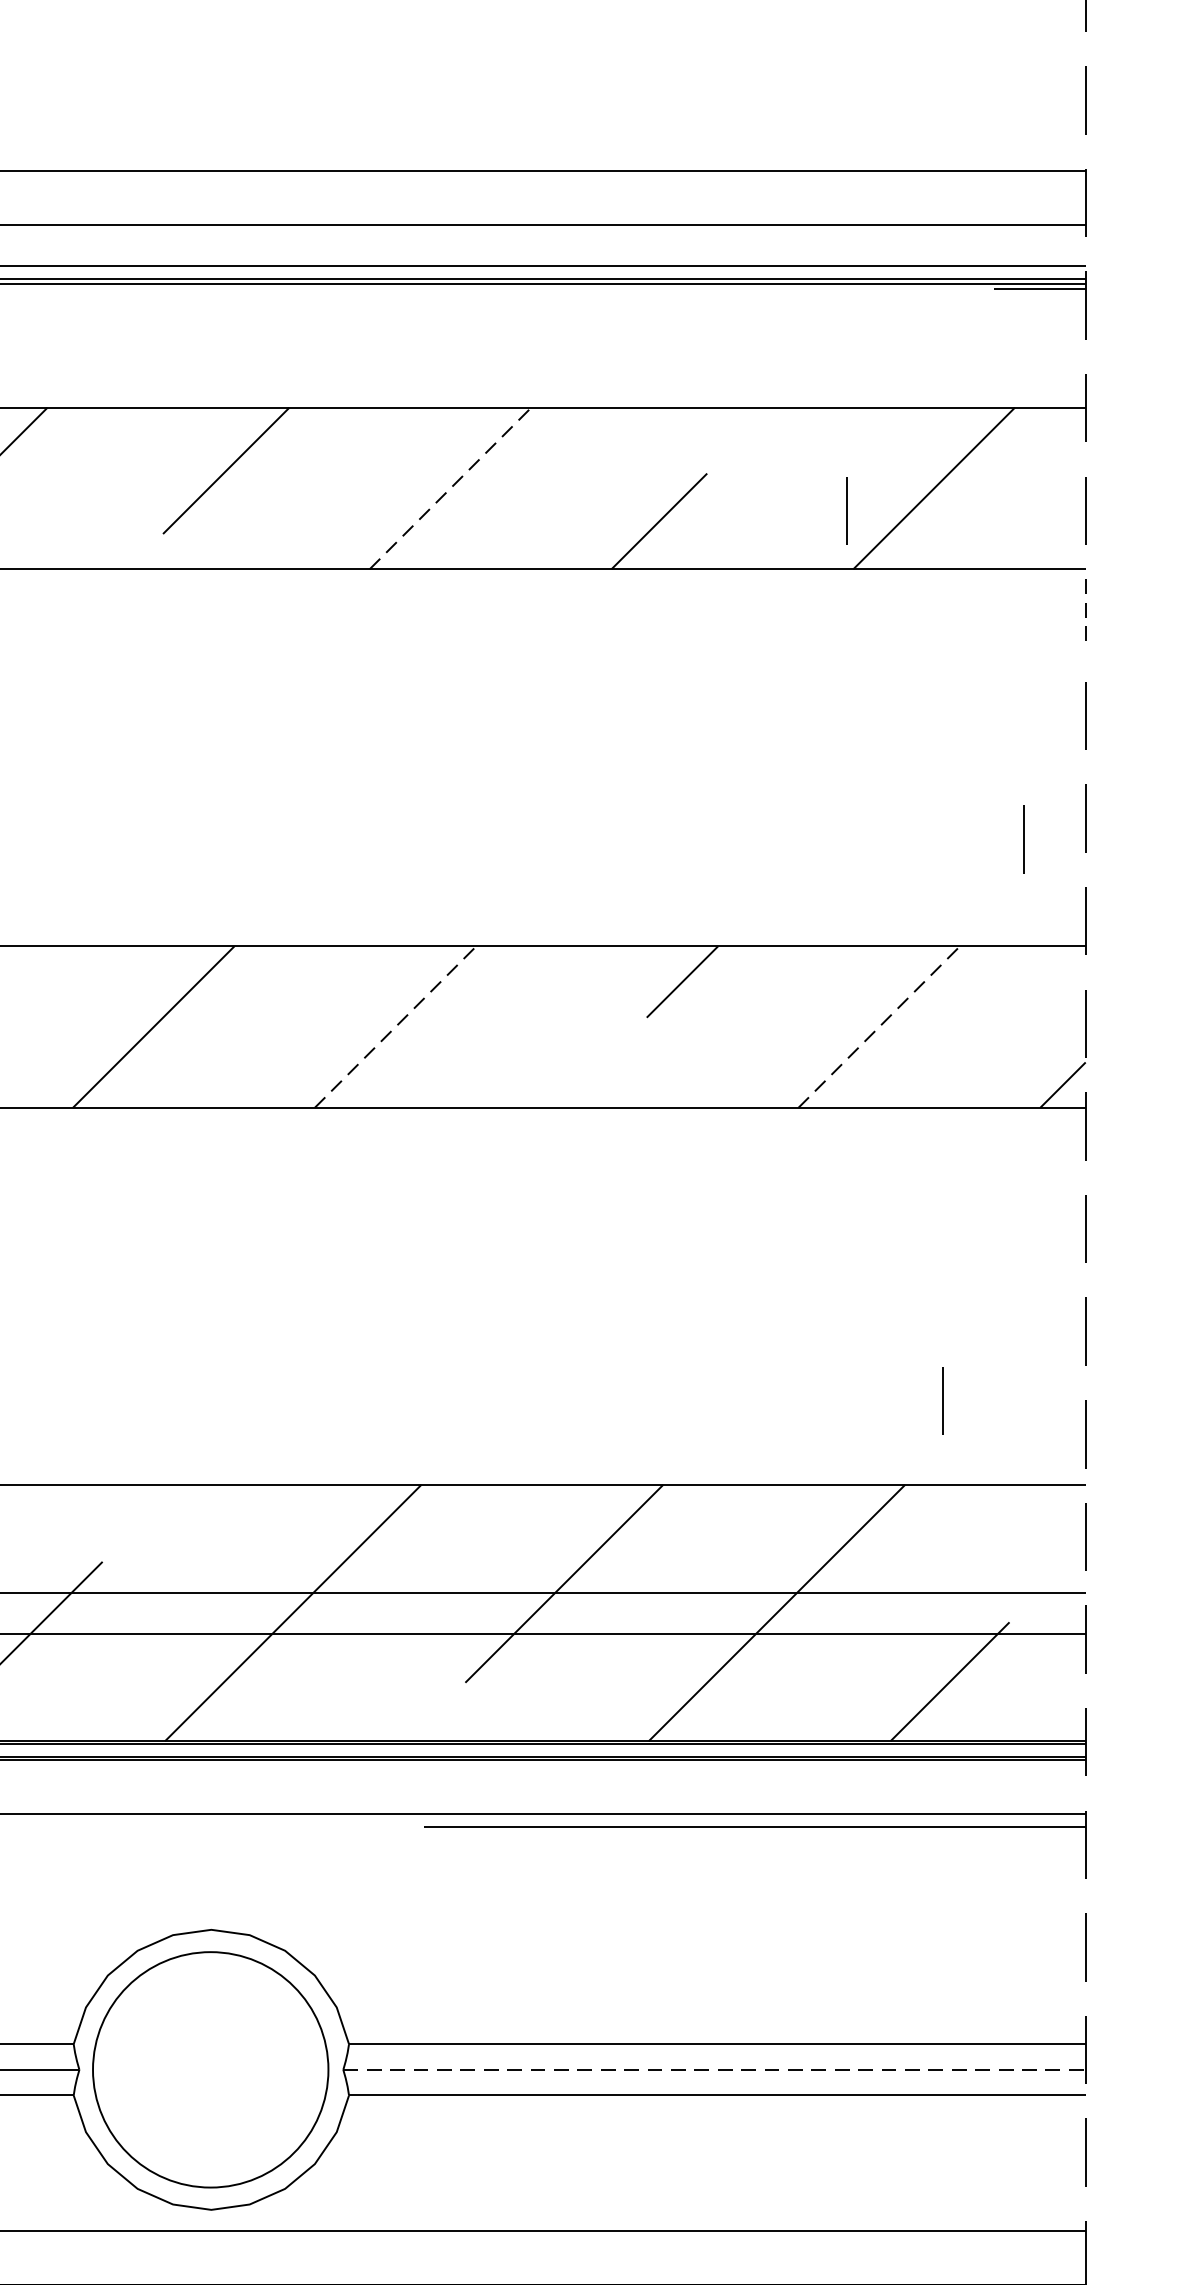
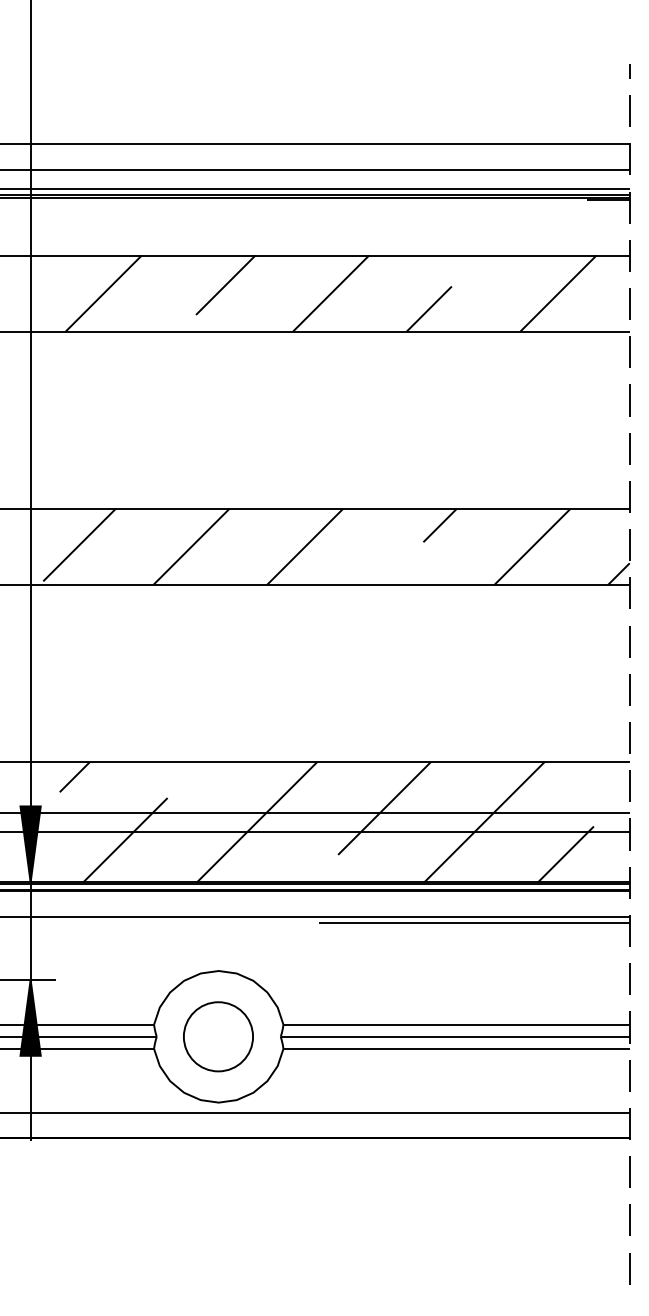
line: (451, 488) -> (331, 293), dashed -> solid
line: (846, 509) -> (517, 303), removed
line: (1085, 613) -> (629, 352), dashed -> solid
line: (1023, 839) -> (600, 458), removed
line: (395, 1026) -> (305, 546), dashed -> solid
line: (878, 1026) -> (532, 546), dashed -> solid
line: (942, 1399) -> (562, 721), removed
circle: (210, 2069) -> (218, 1036), size x0.62
line: (715, 2069) -> (455, 1036), dashed -> solid

